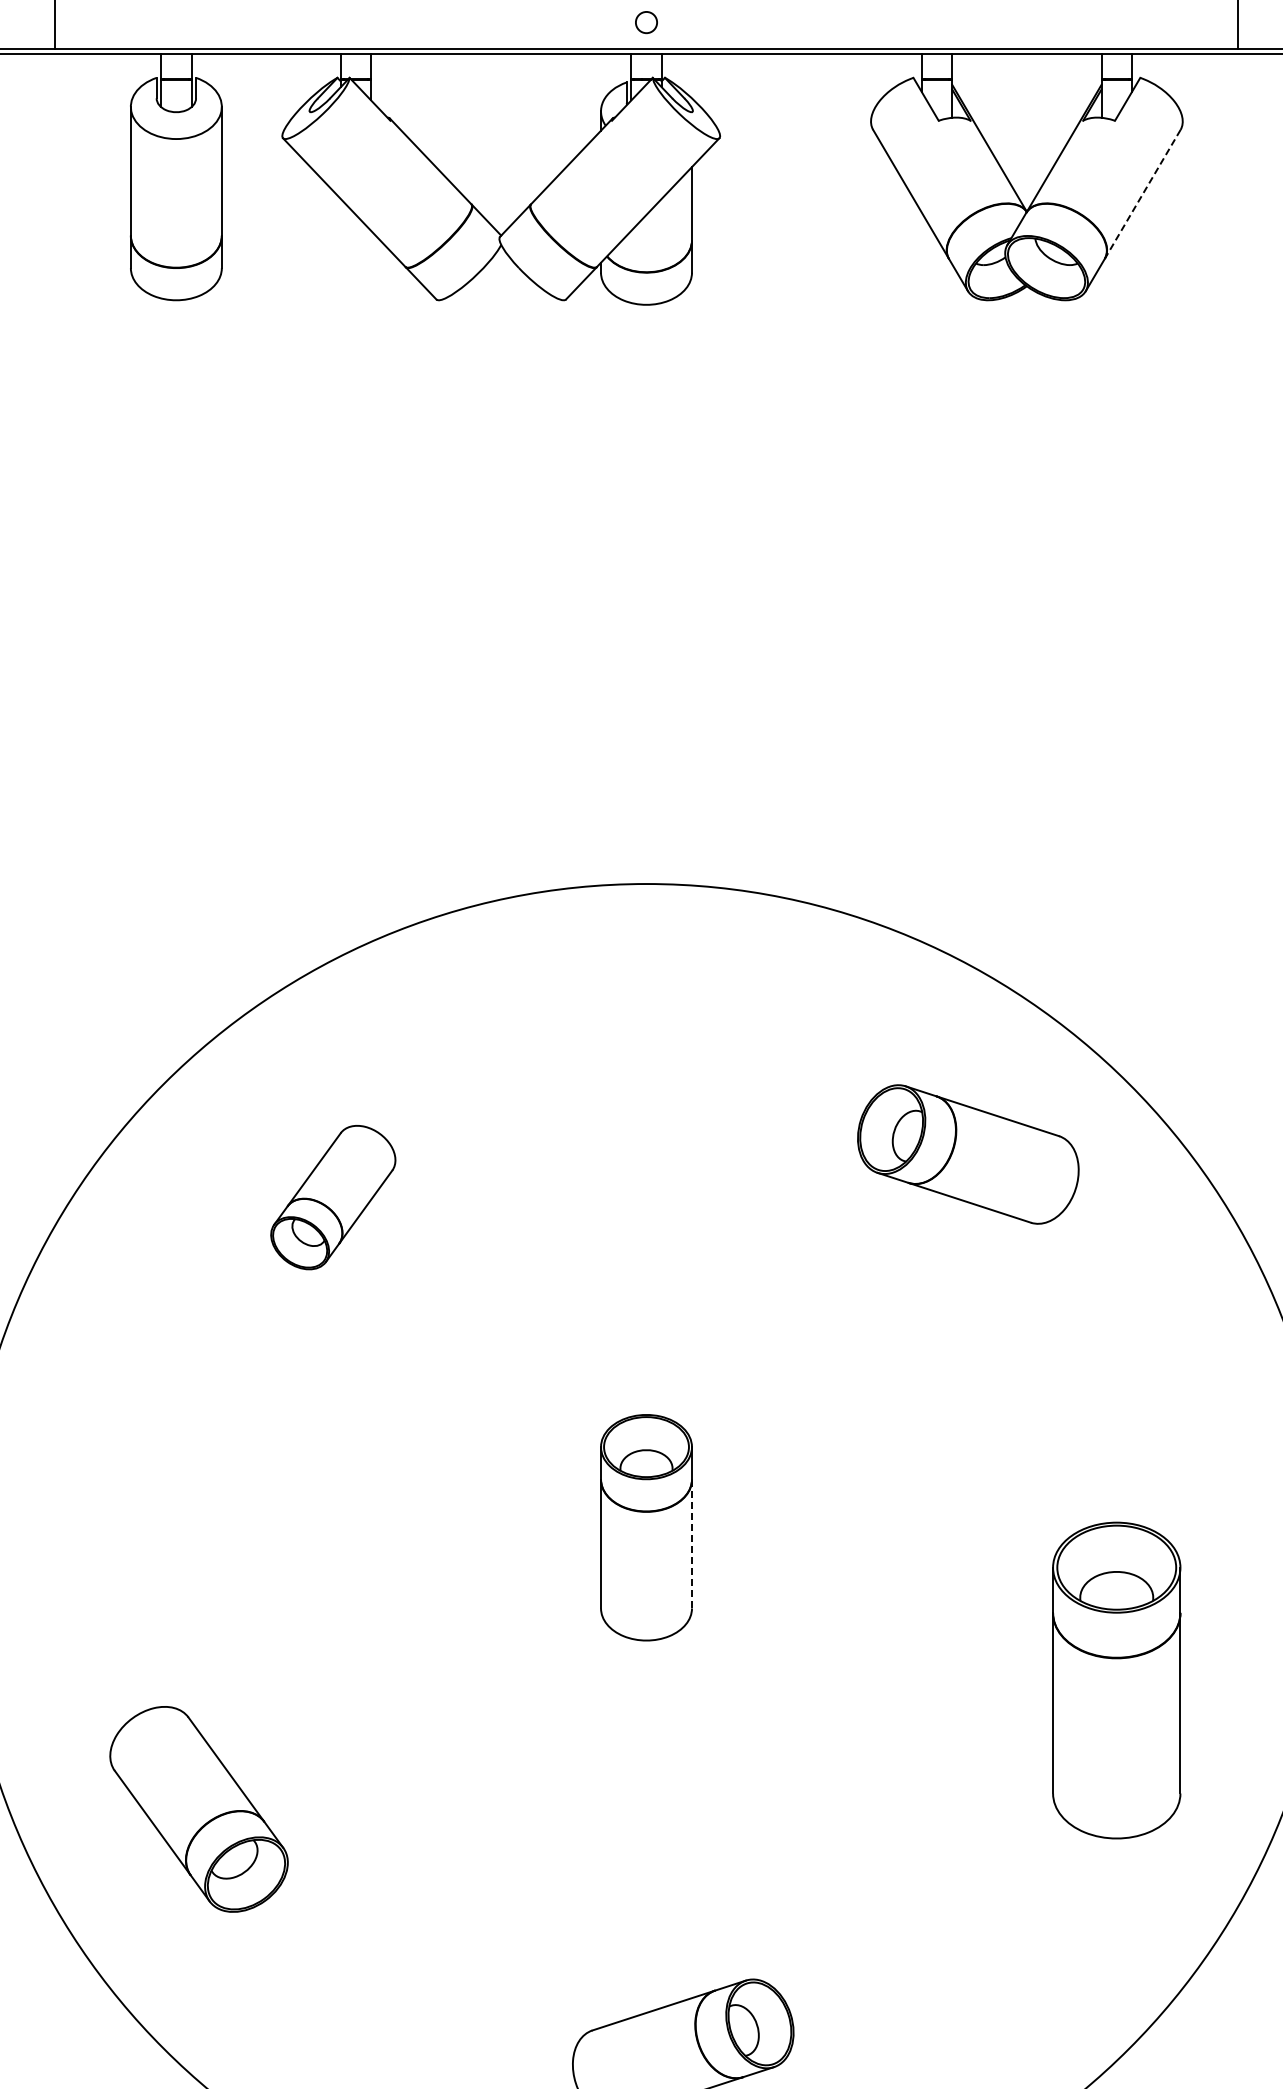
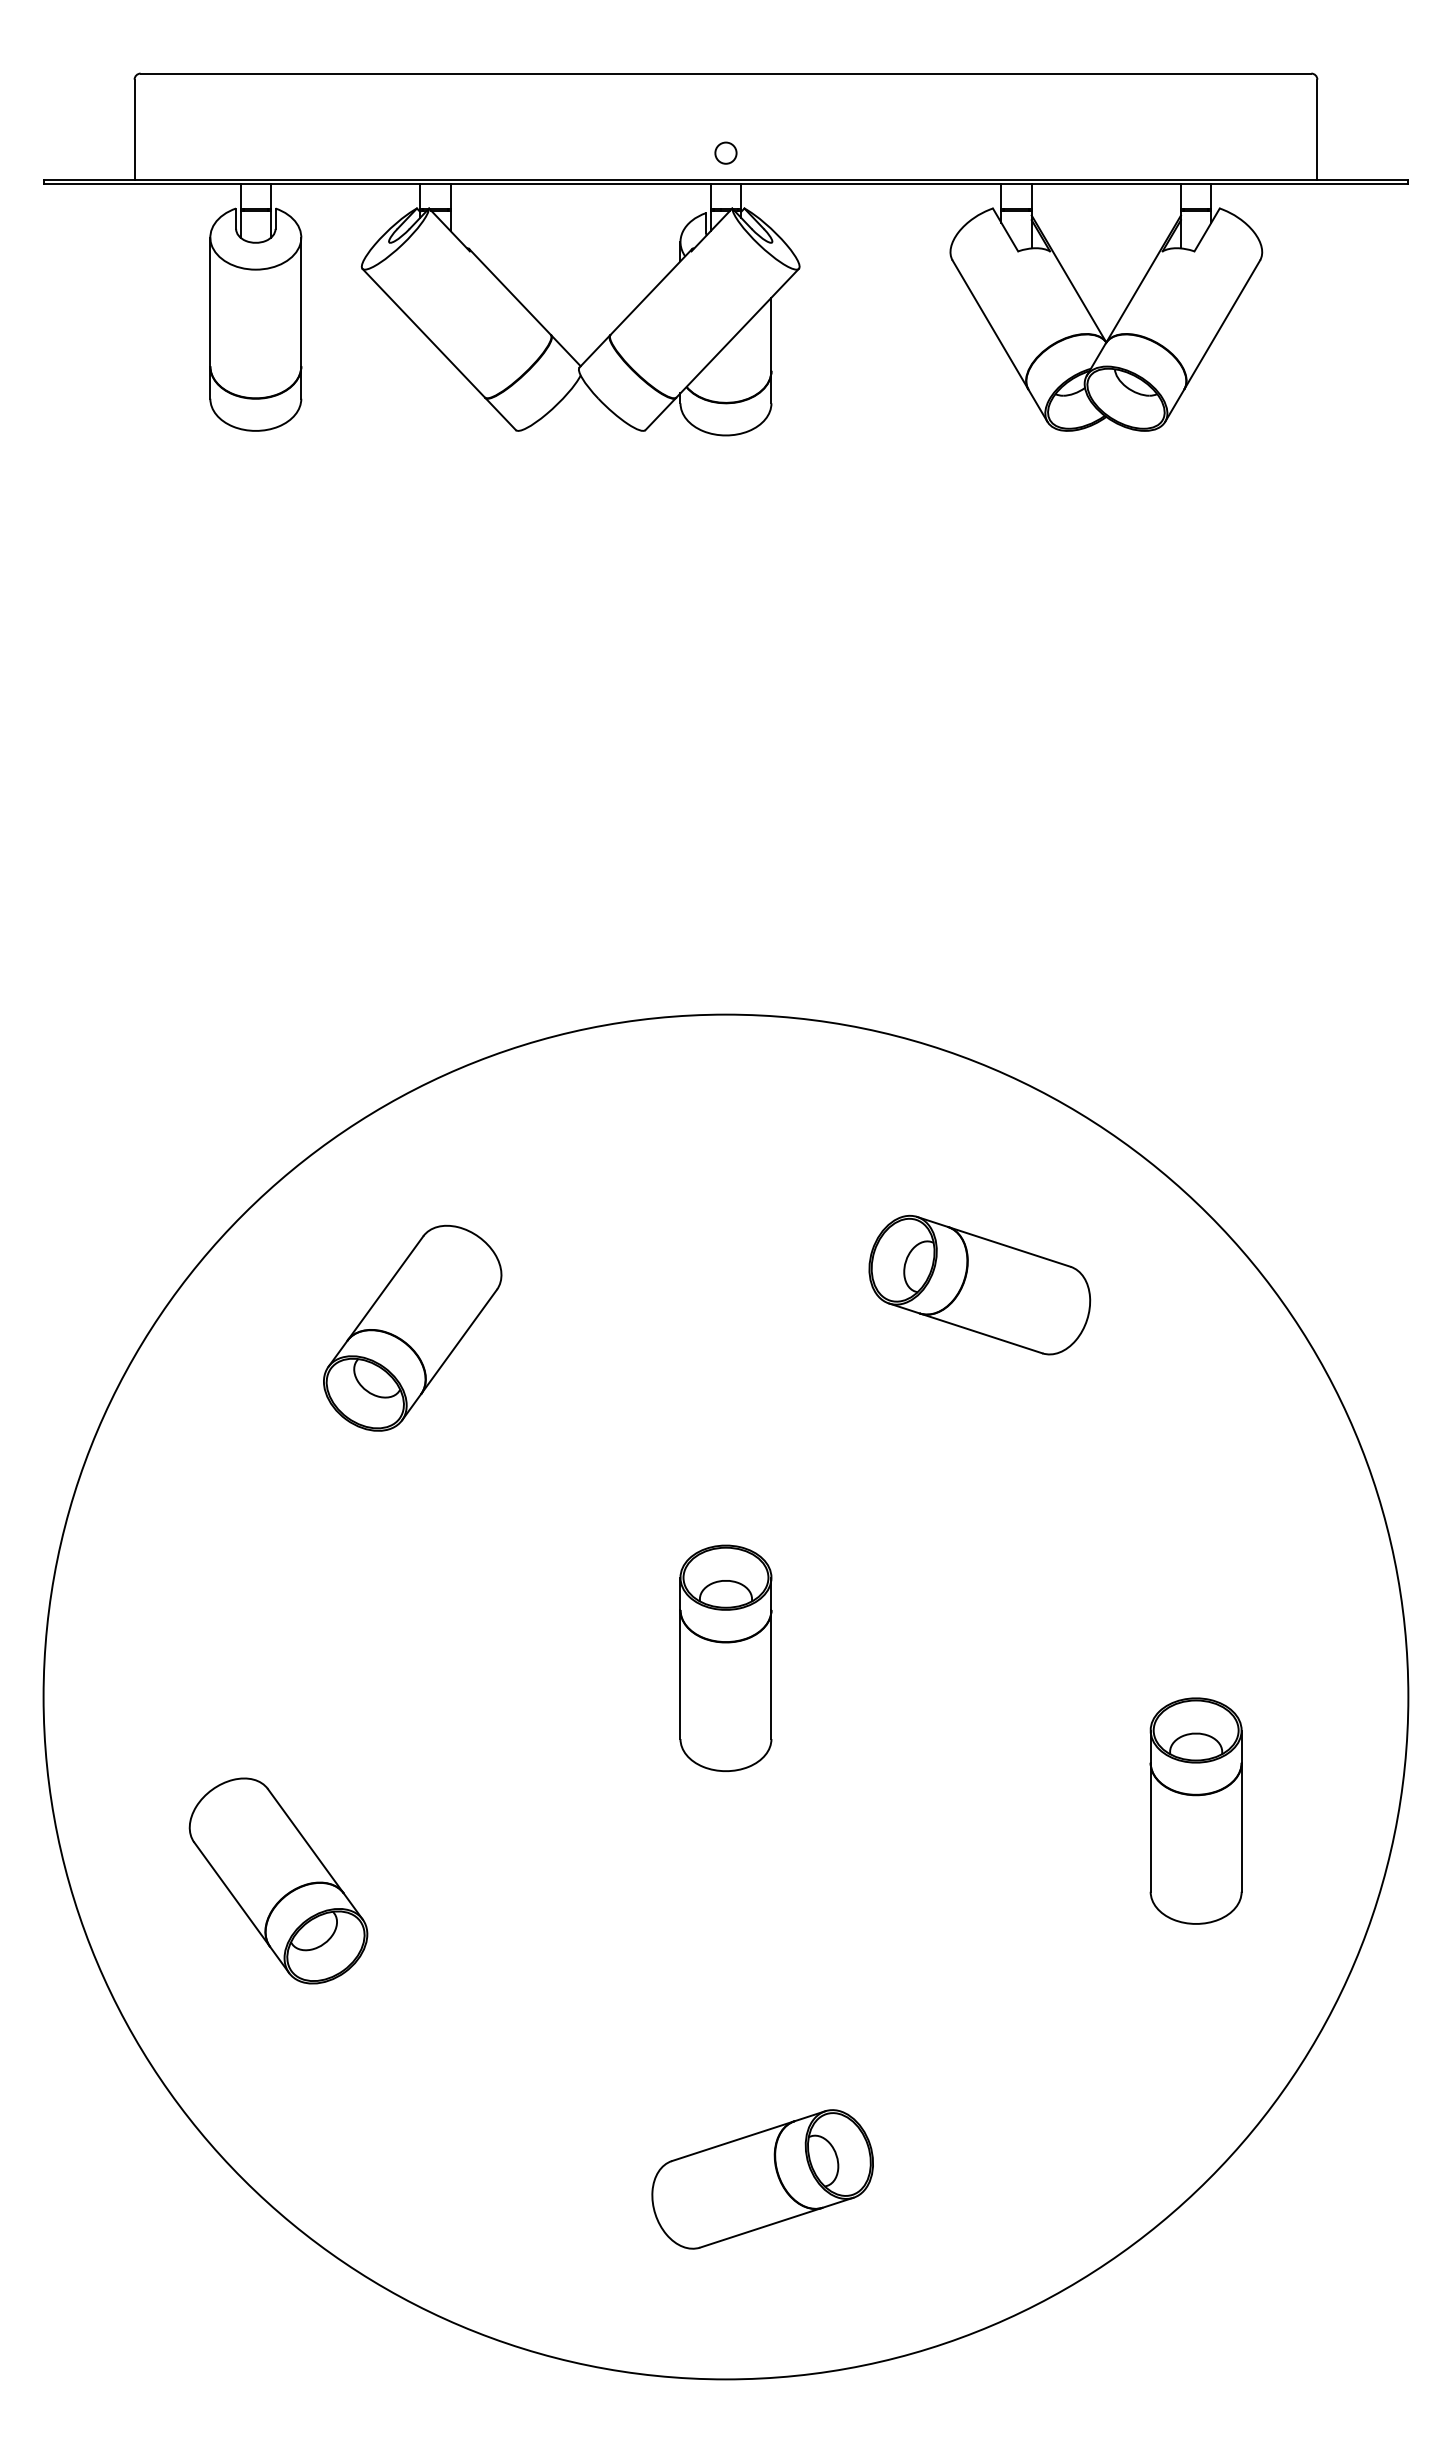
line: (1143, 193) -> (1222, 324), dashed -> solid
part: (968, 1153) -> (979, 1284), moved
part: (333, 1196) -> (412, 1327), size x1.43
line: (692, 1543) -> (771, 1674), dashed -> solid
part: (1116, 1679) -> (1195, 1810), size x0.71
part: (199, 1808) -> (278, 1880), moved

